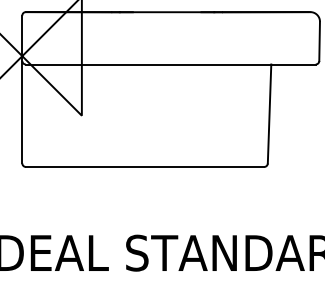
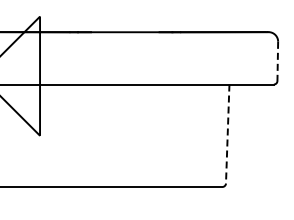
line: (319, 41) -> (277, 61), solid -> dashed
line: (269, 114) -> (227, 134), solid -> dashed

